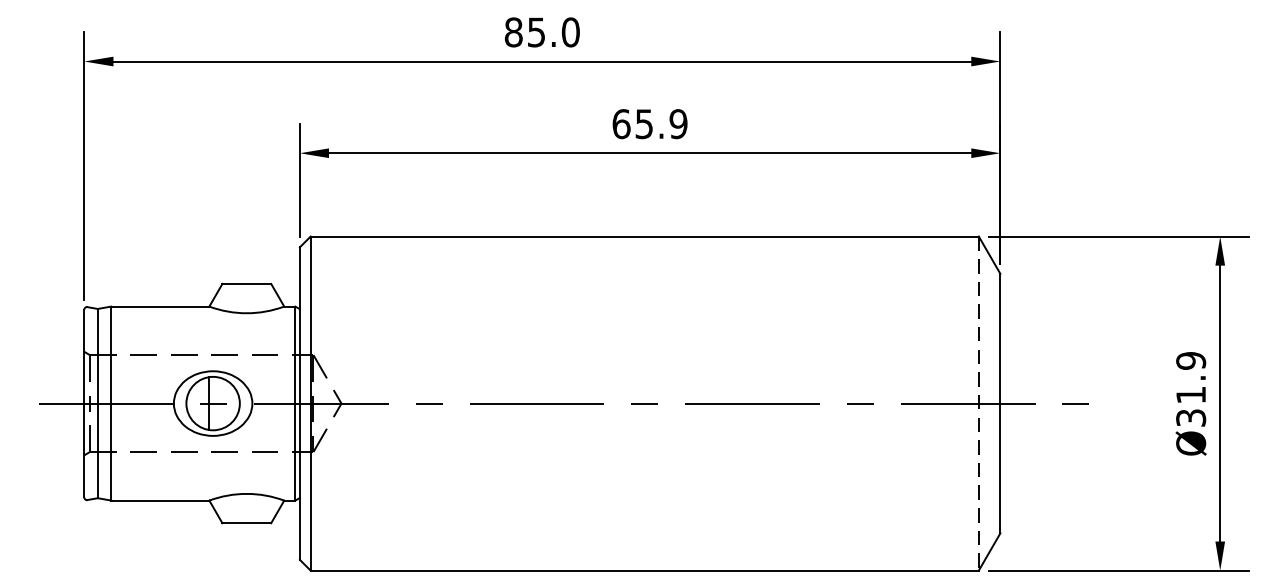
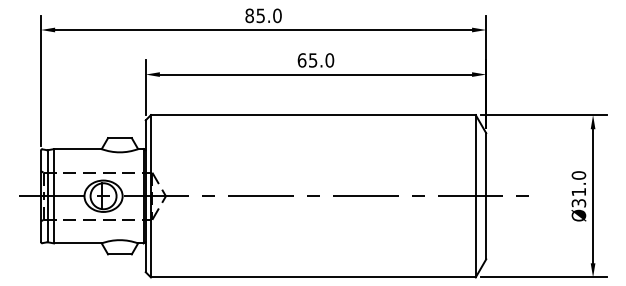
text: (677, 124) -> (329, 60), 65.9 -> 65.0
text: (1192, 360) -> (579, 175), Ø31.9 -> Ø31.0
line: (978, 404) -> (475, 196), dashed -> solid

